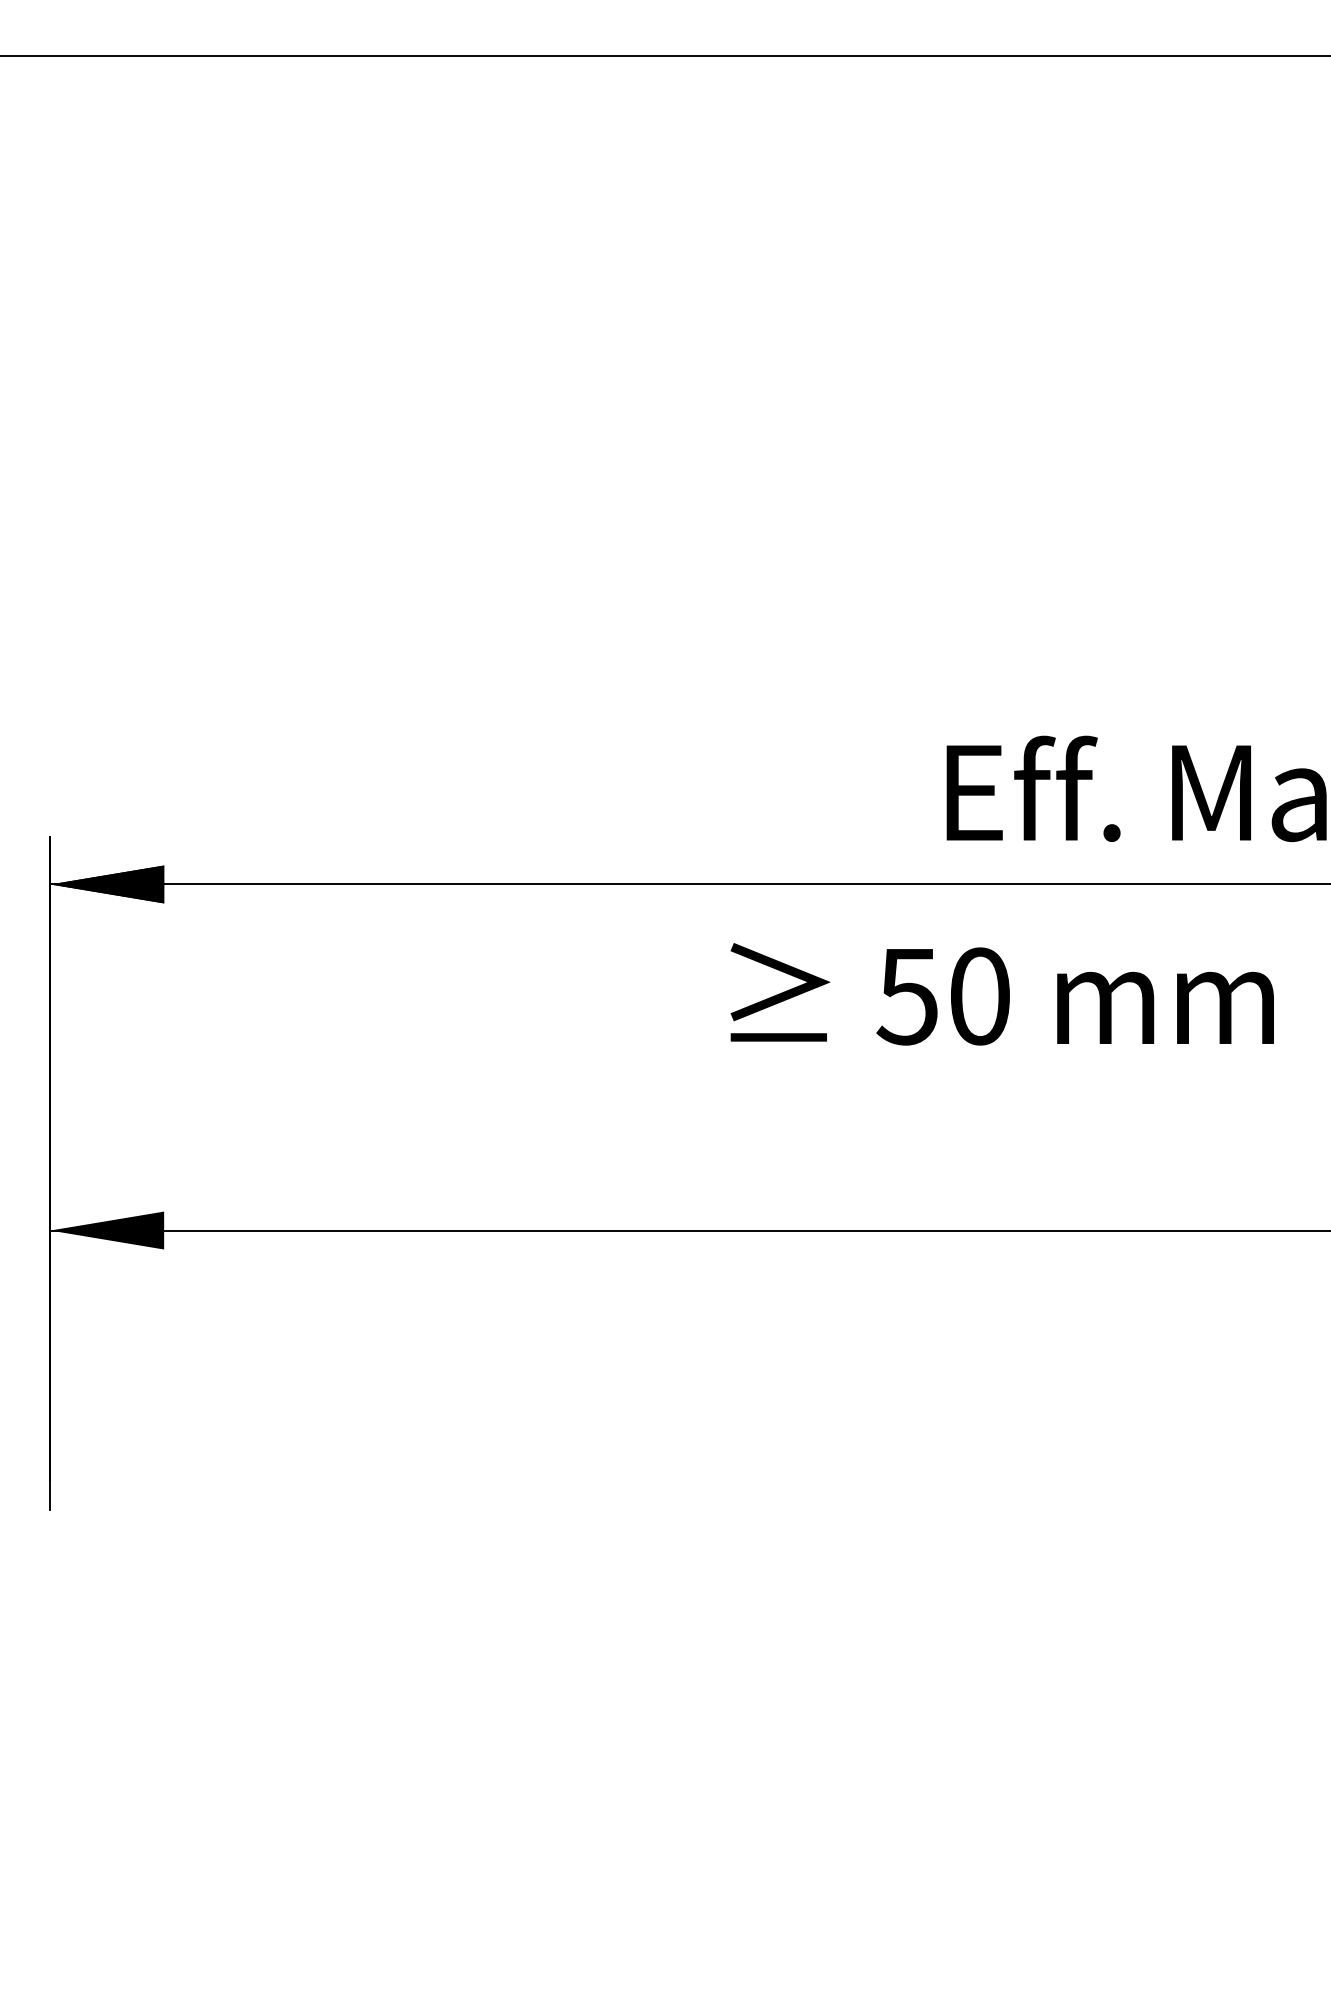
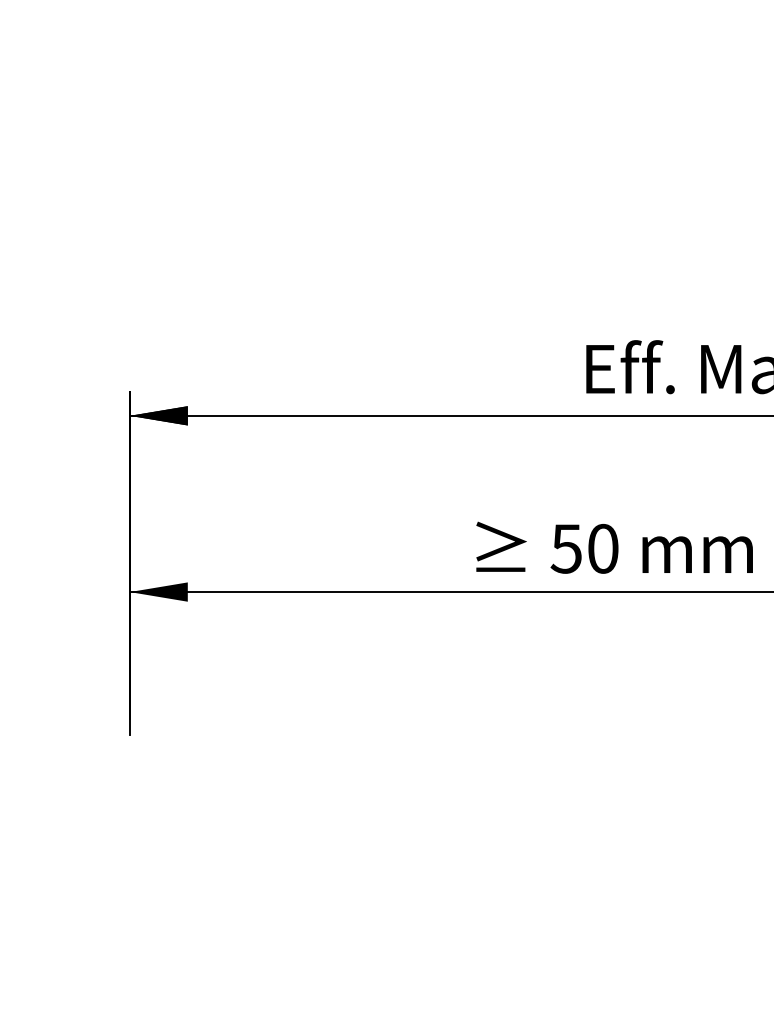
text: (1002, 993) -> (614, 547), moved

